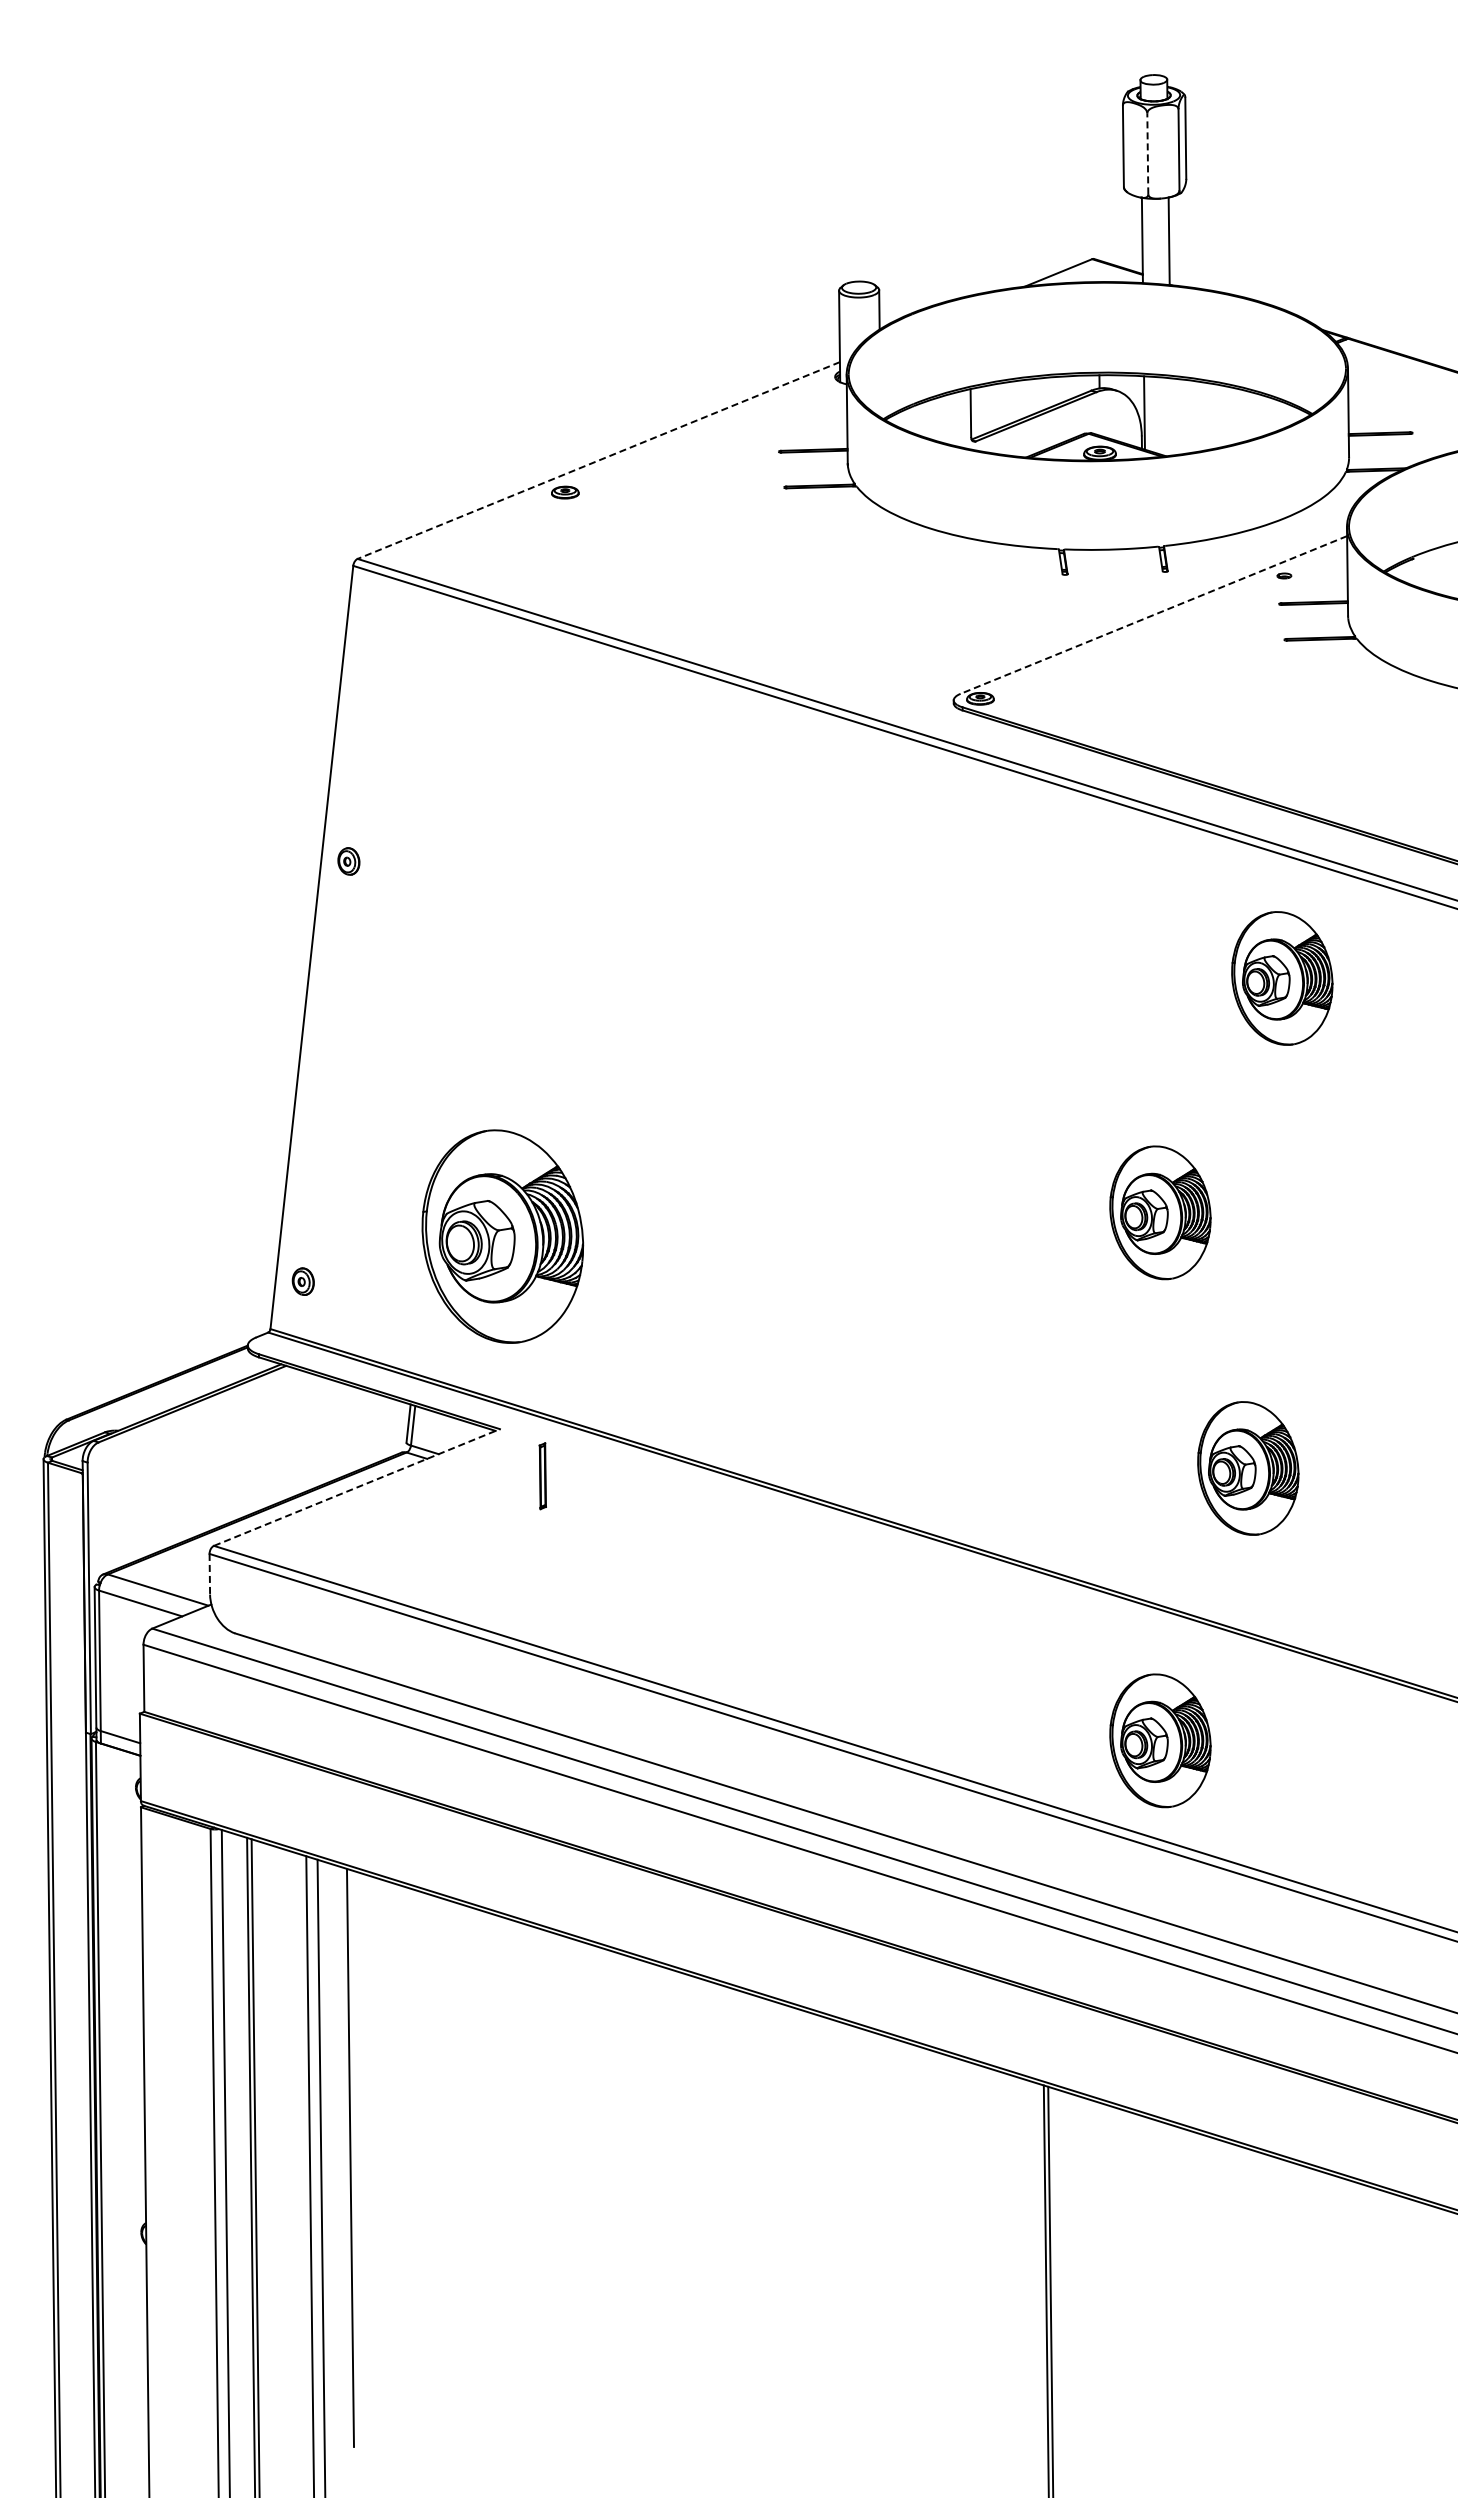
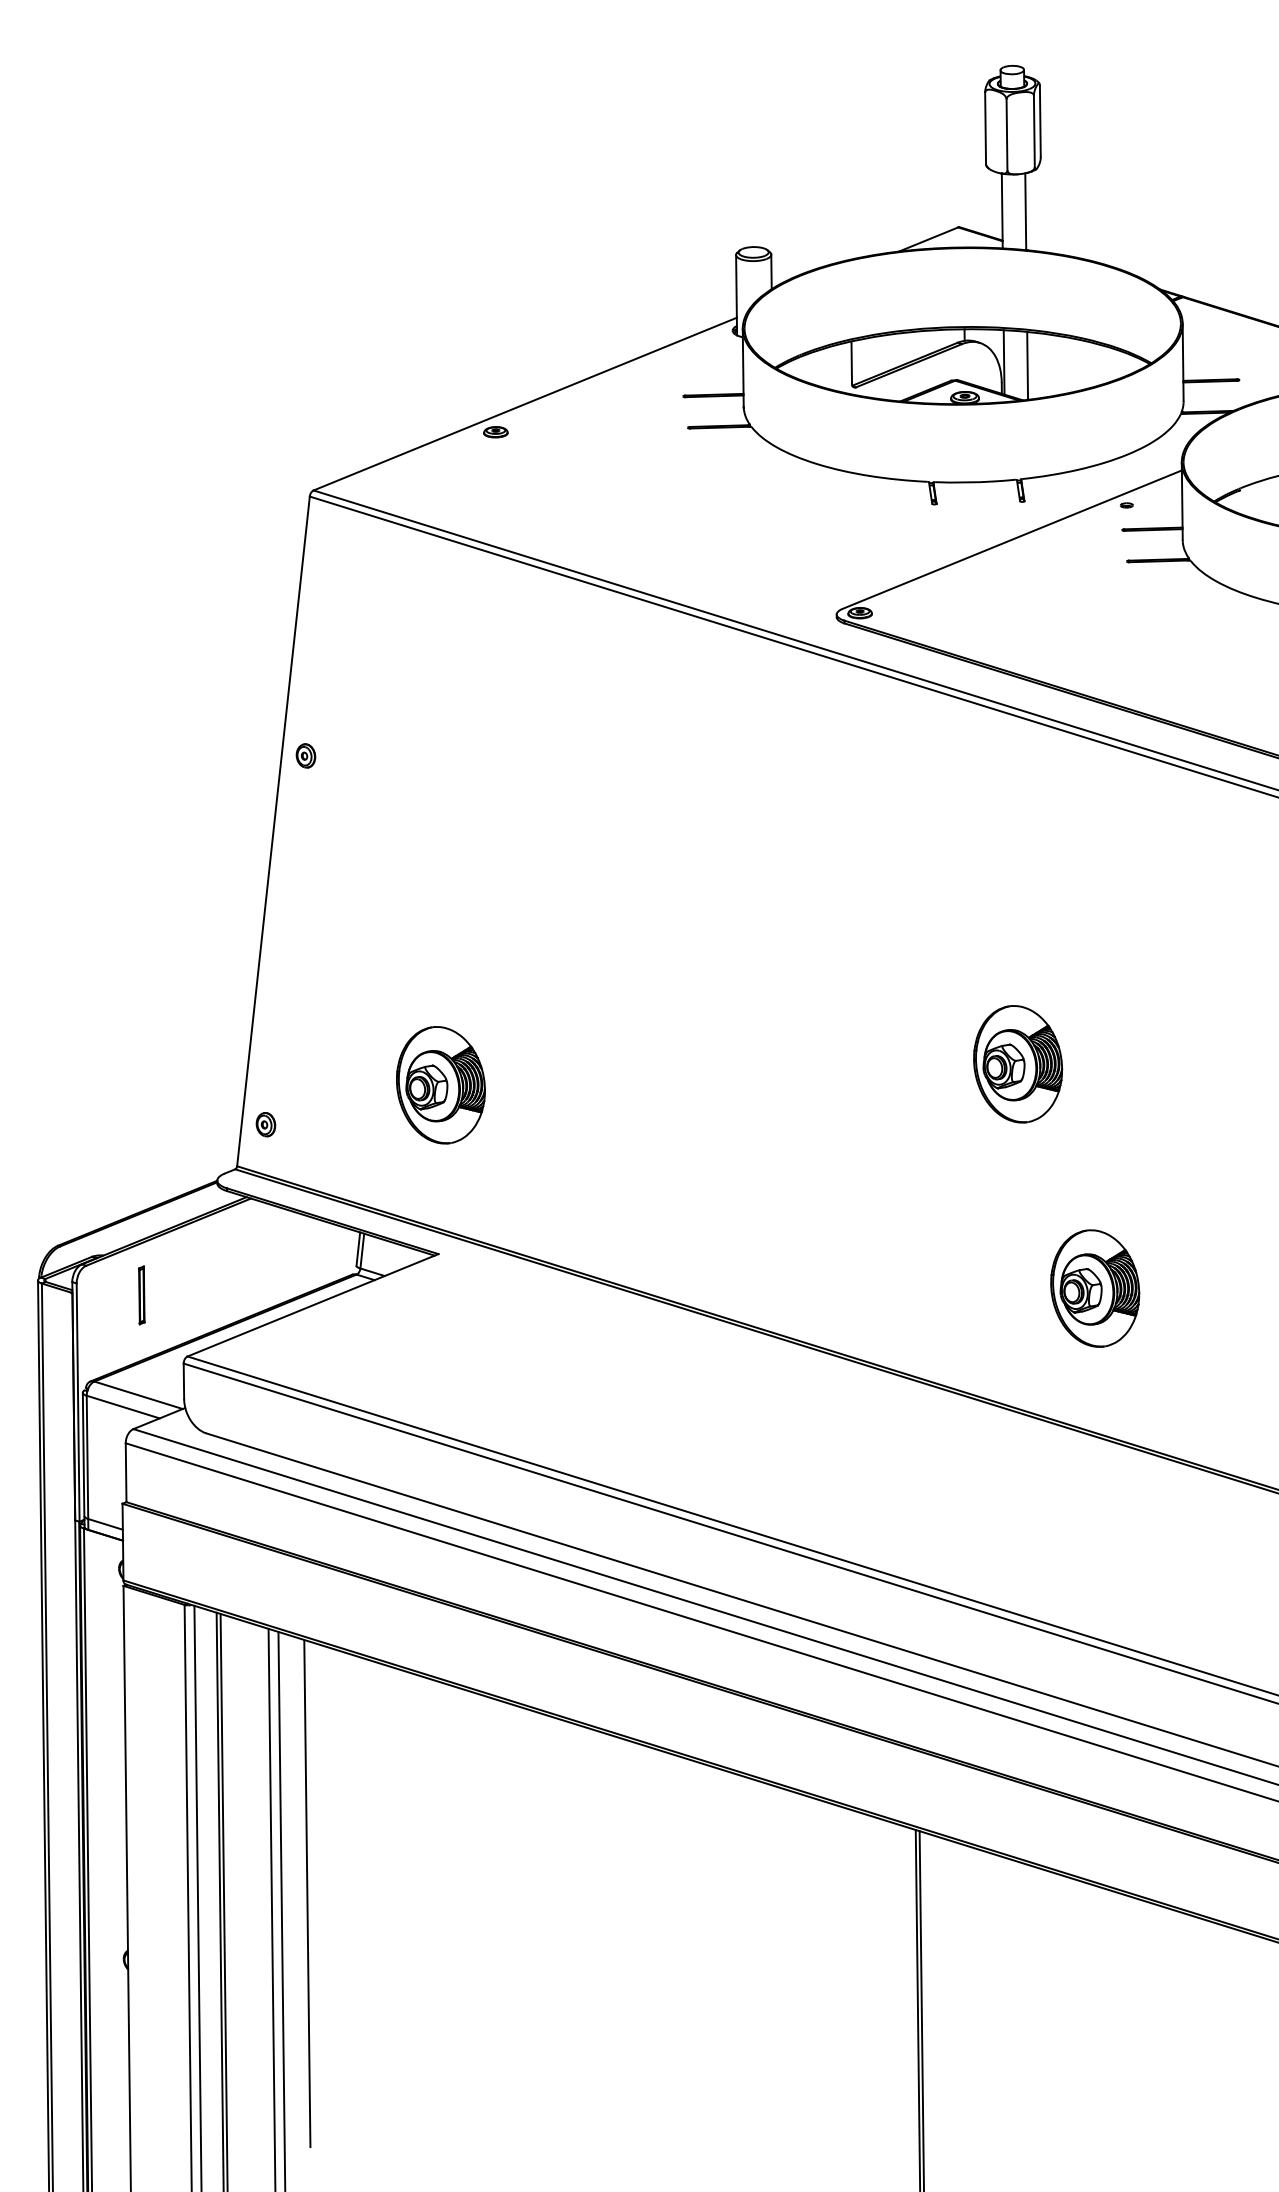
line: (1147, 153) -> (1006, 134), dashed -> solid
line: (1170, 416) -> (1026, 365), added
line: (598, 460) -> (524, 404), dashed -> solid
line: (1153, 614) -> (1011, 539), dashed -> solid
part: (1282, 978) -> (1125, 858), removed
part: (502, 1236) -> (440, 1085), size x0.62
part: (542, 1476) -> (141, 1295), moved
line: (357, 1487) -> (313, 1305), dashed -> solid
line: (209, 1574) -> (183, 1381), dashed -> solid
part: (1160, 1740) -> (1018, 1527), removed

